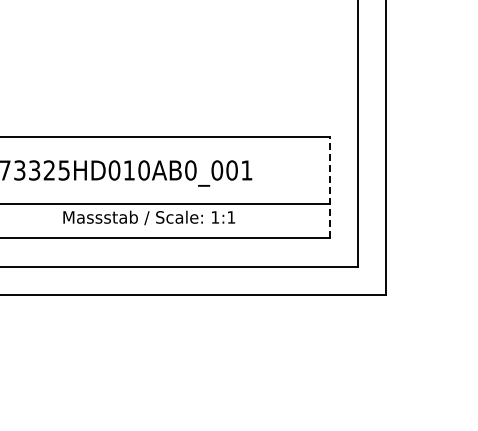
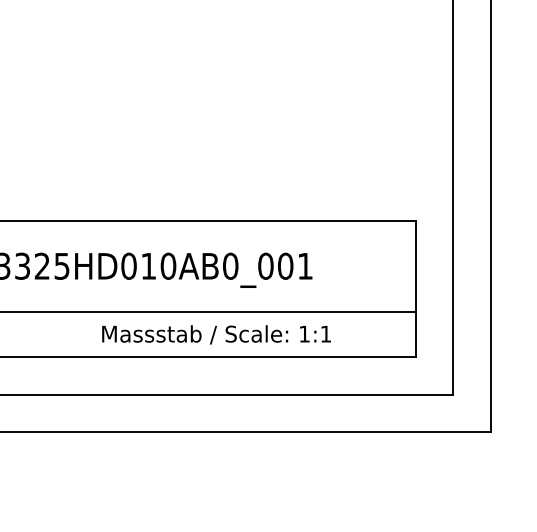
line: (329, 187) -> (415, 288), dashed -> solid
text: (149, 217) -> (216, 334), moved

